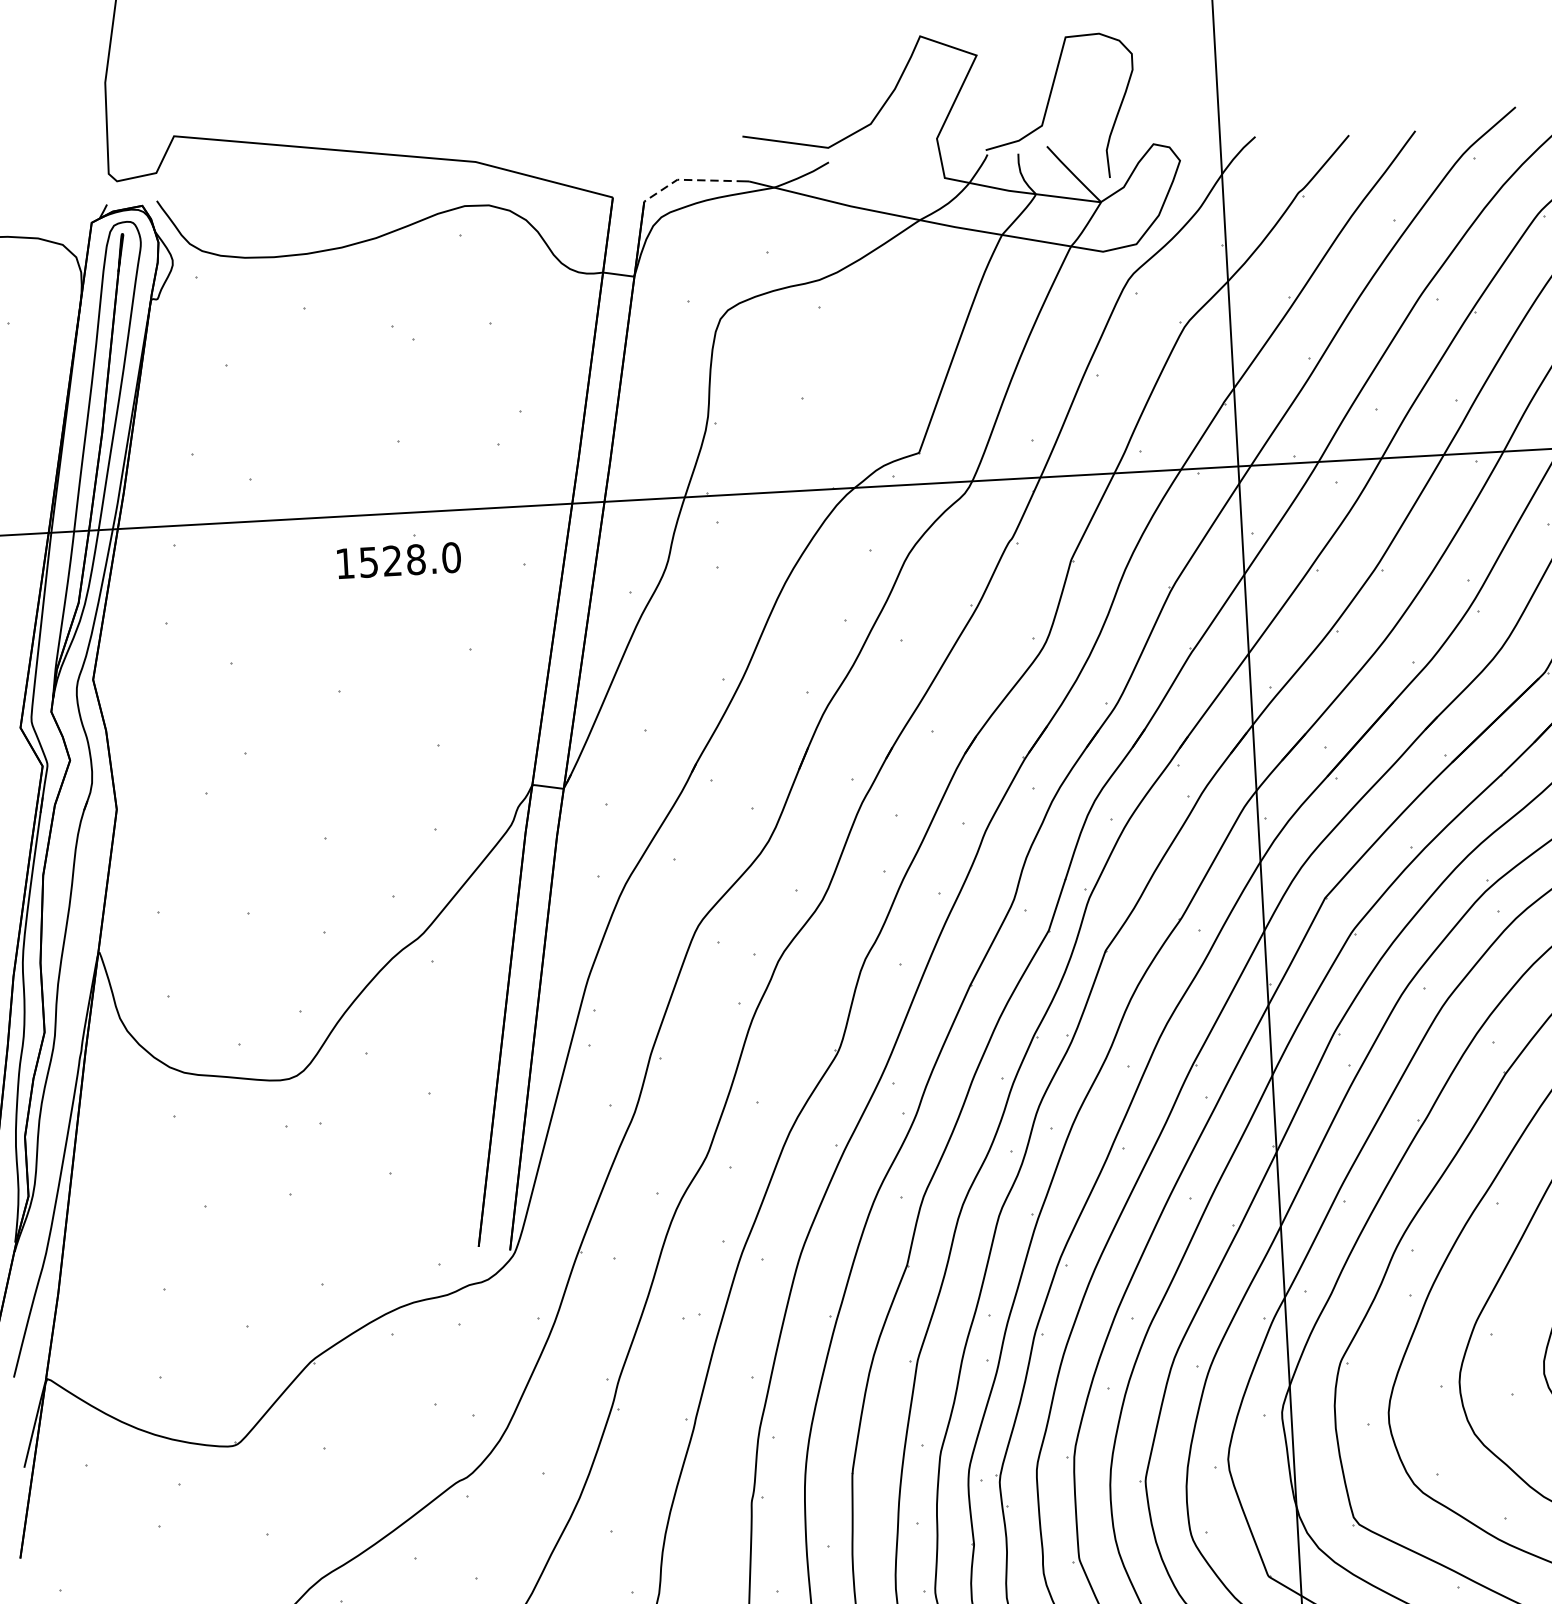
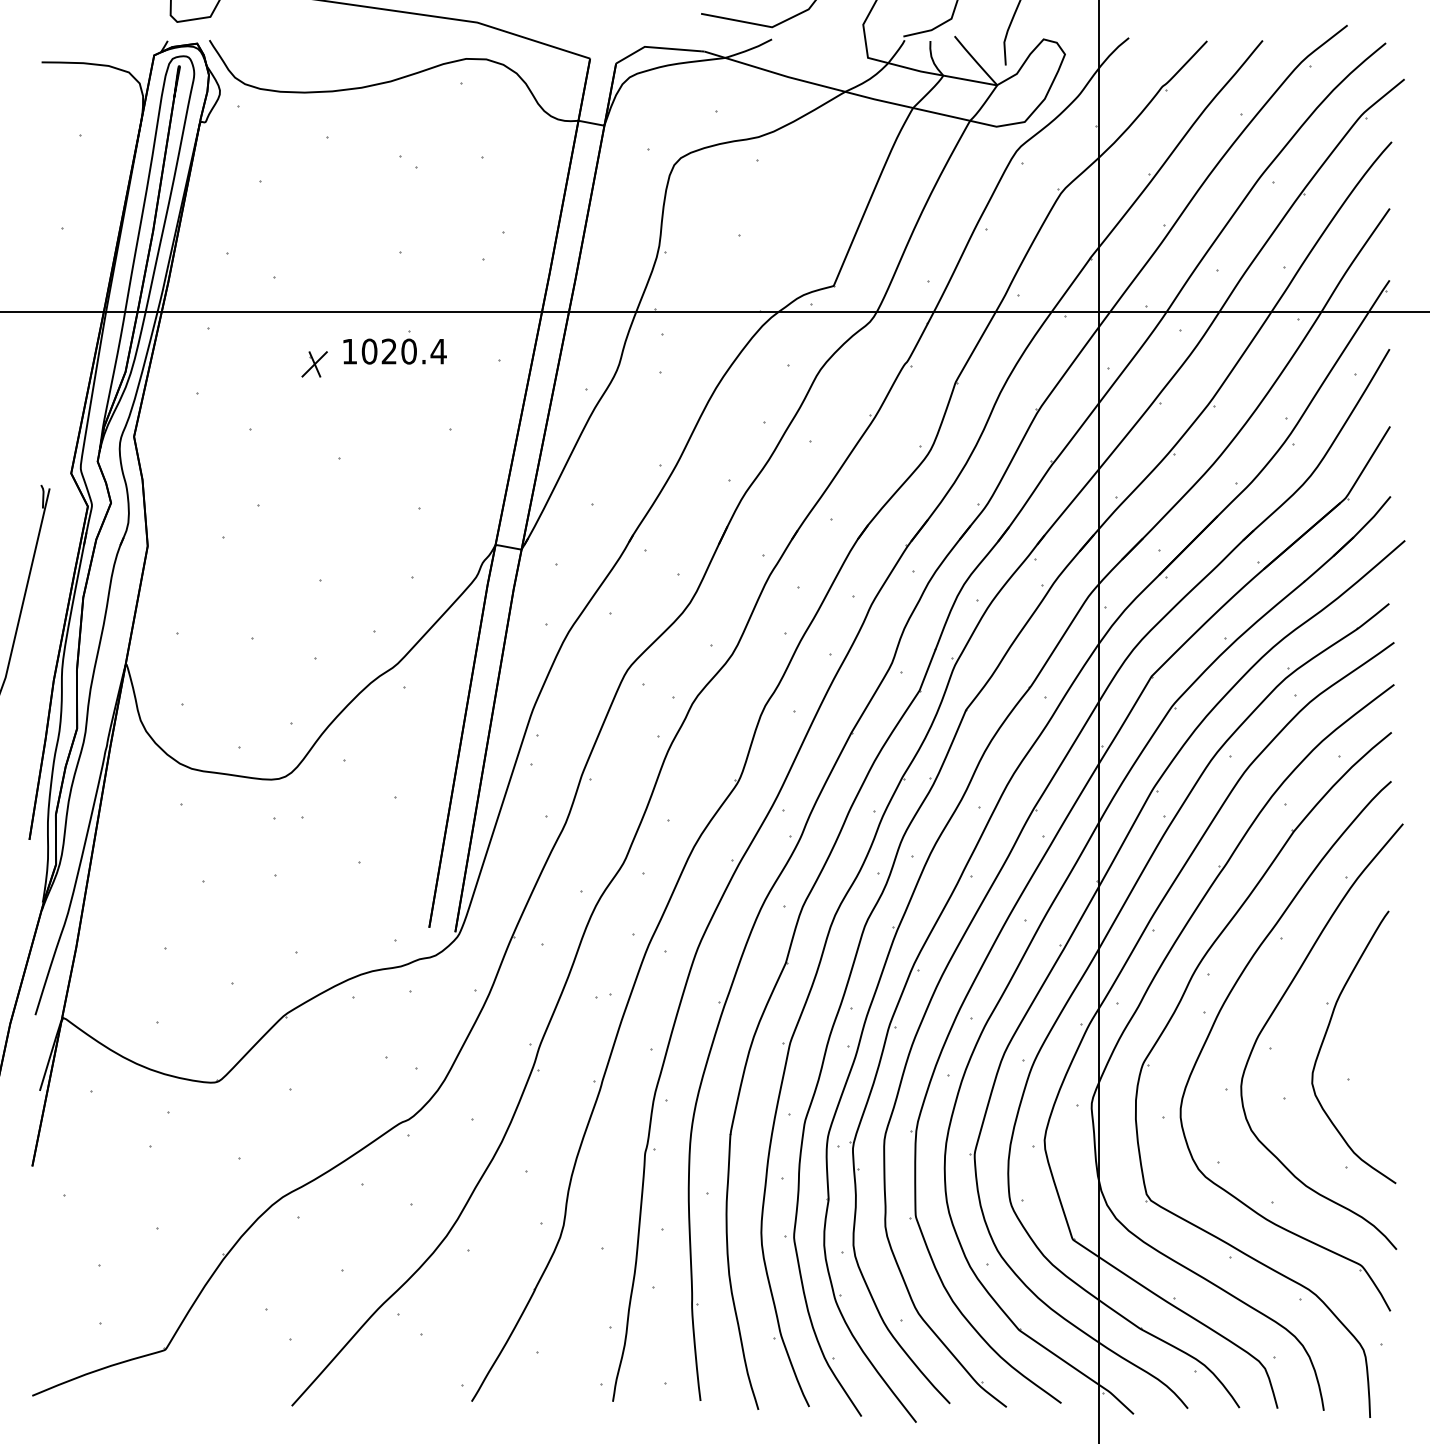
line: (690, 179) -> (655, 47), dashed -> solid
text: (409, 559) -> (403, 351), 1528.0 -> 1020.4
part: (303, 581) -> (314, 364), added

